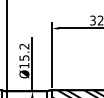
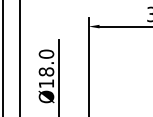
text: (24, 51) -> (46, 61), Ø15.2 -> Ø18.0

